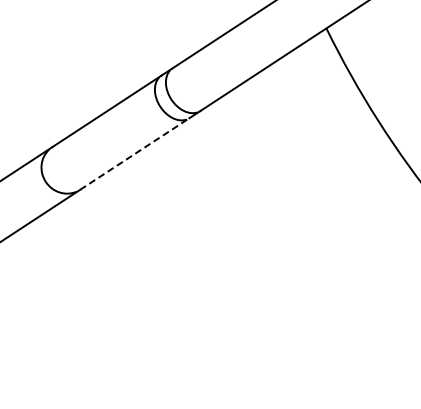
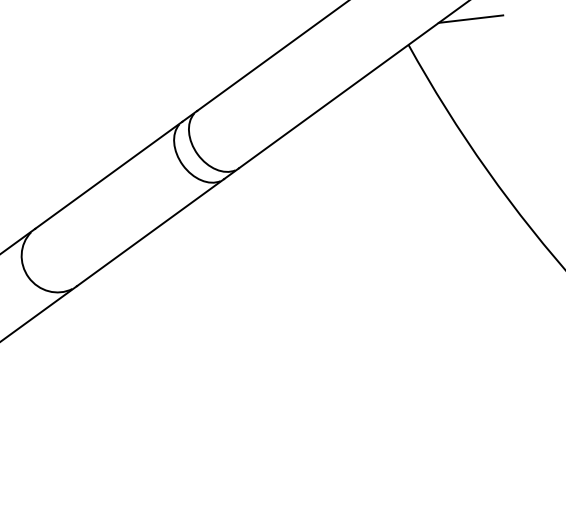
line: (371, 11) -> (470, 18), added
line: (135, 153) -> (151, 231), dashed -> solid

